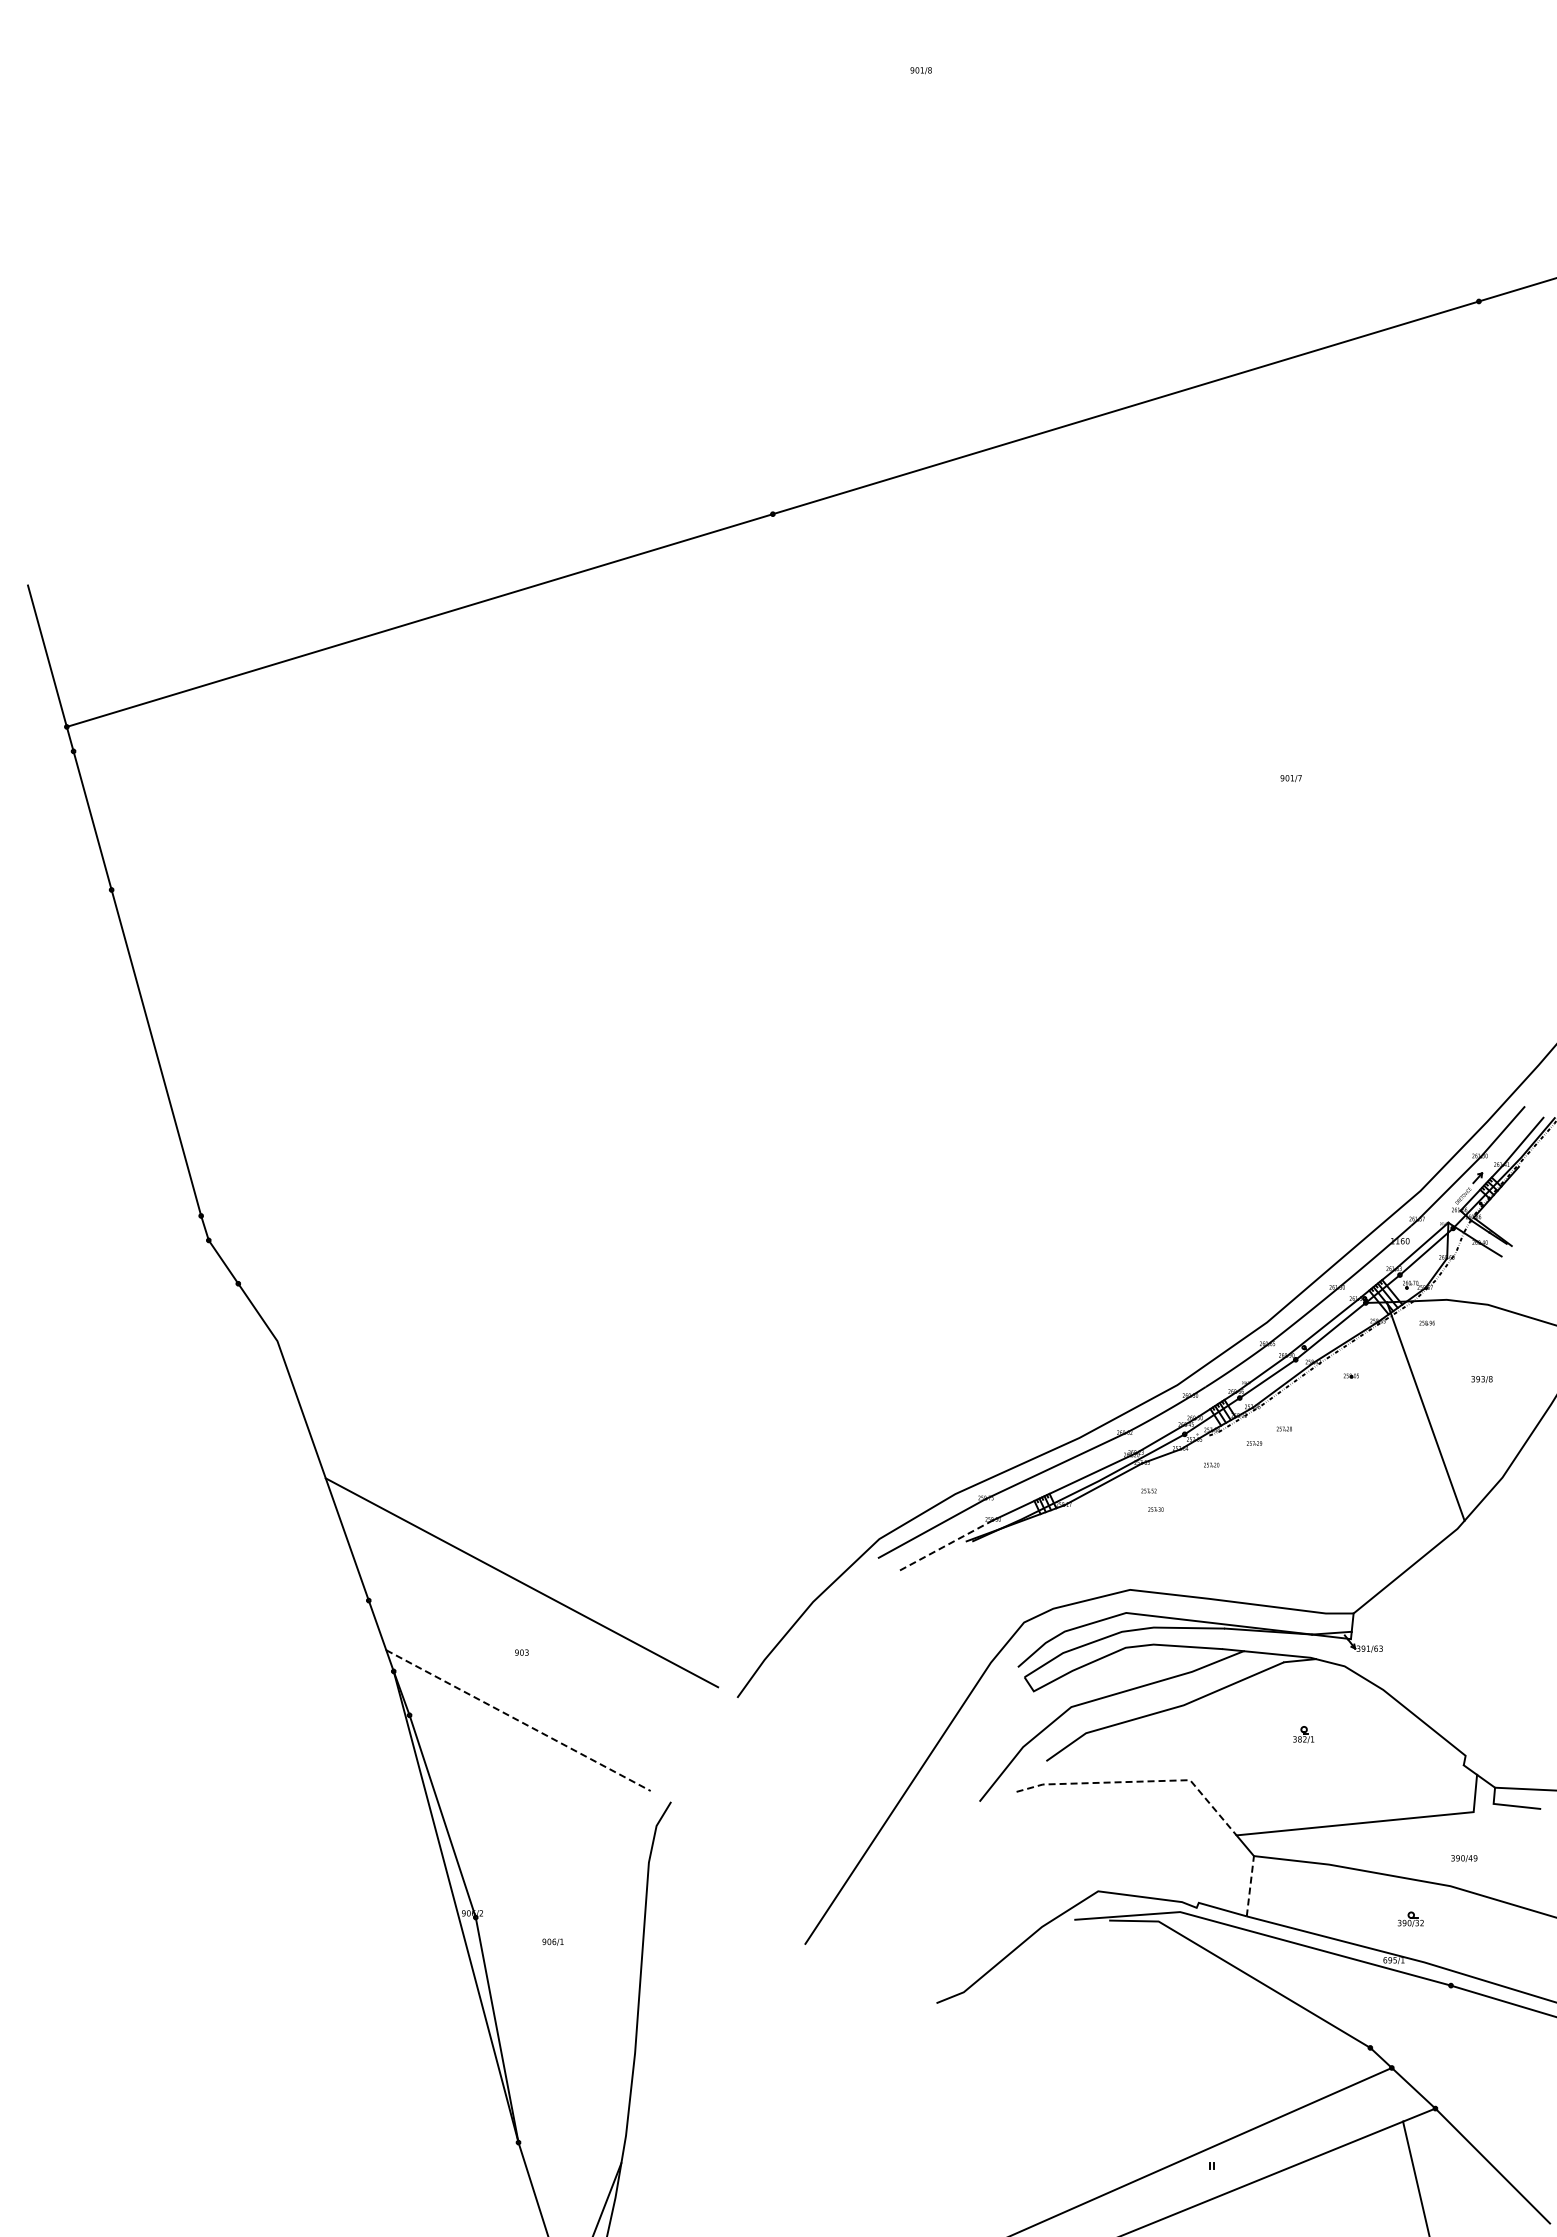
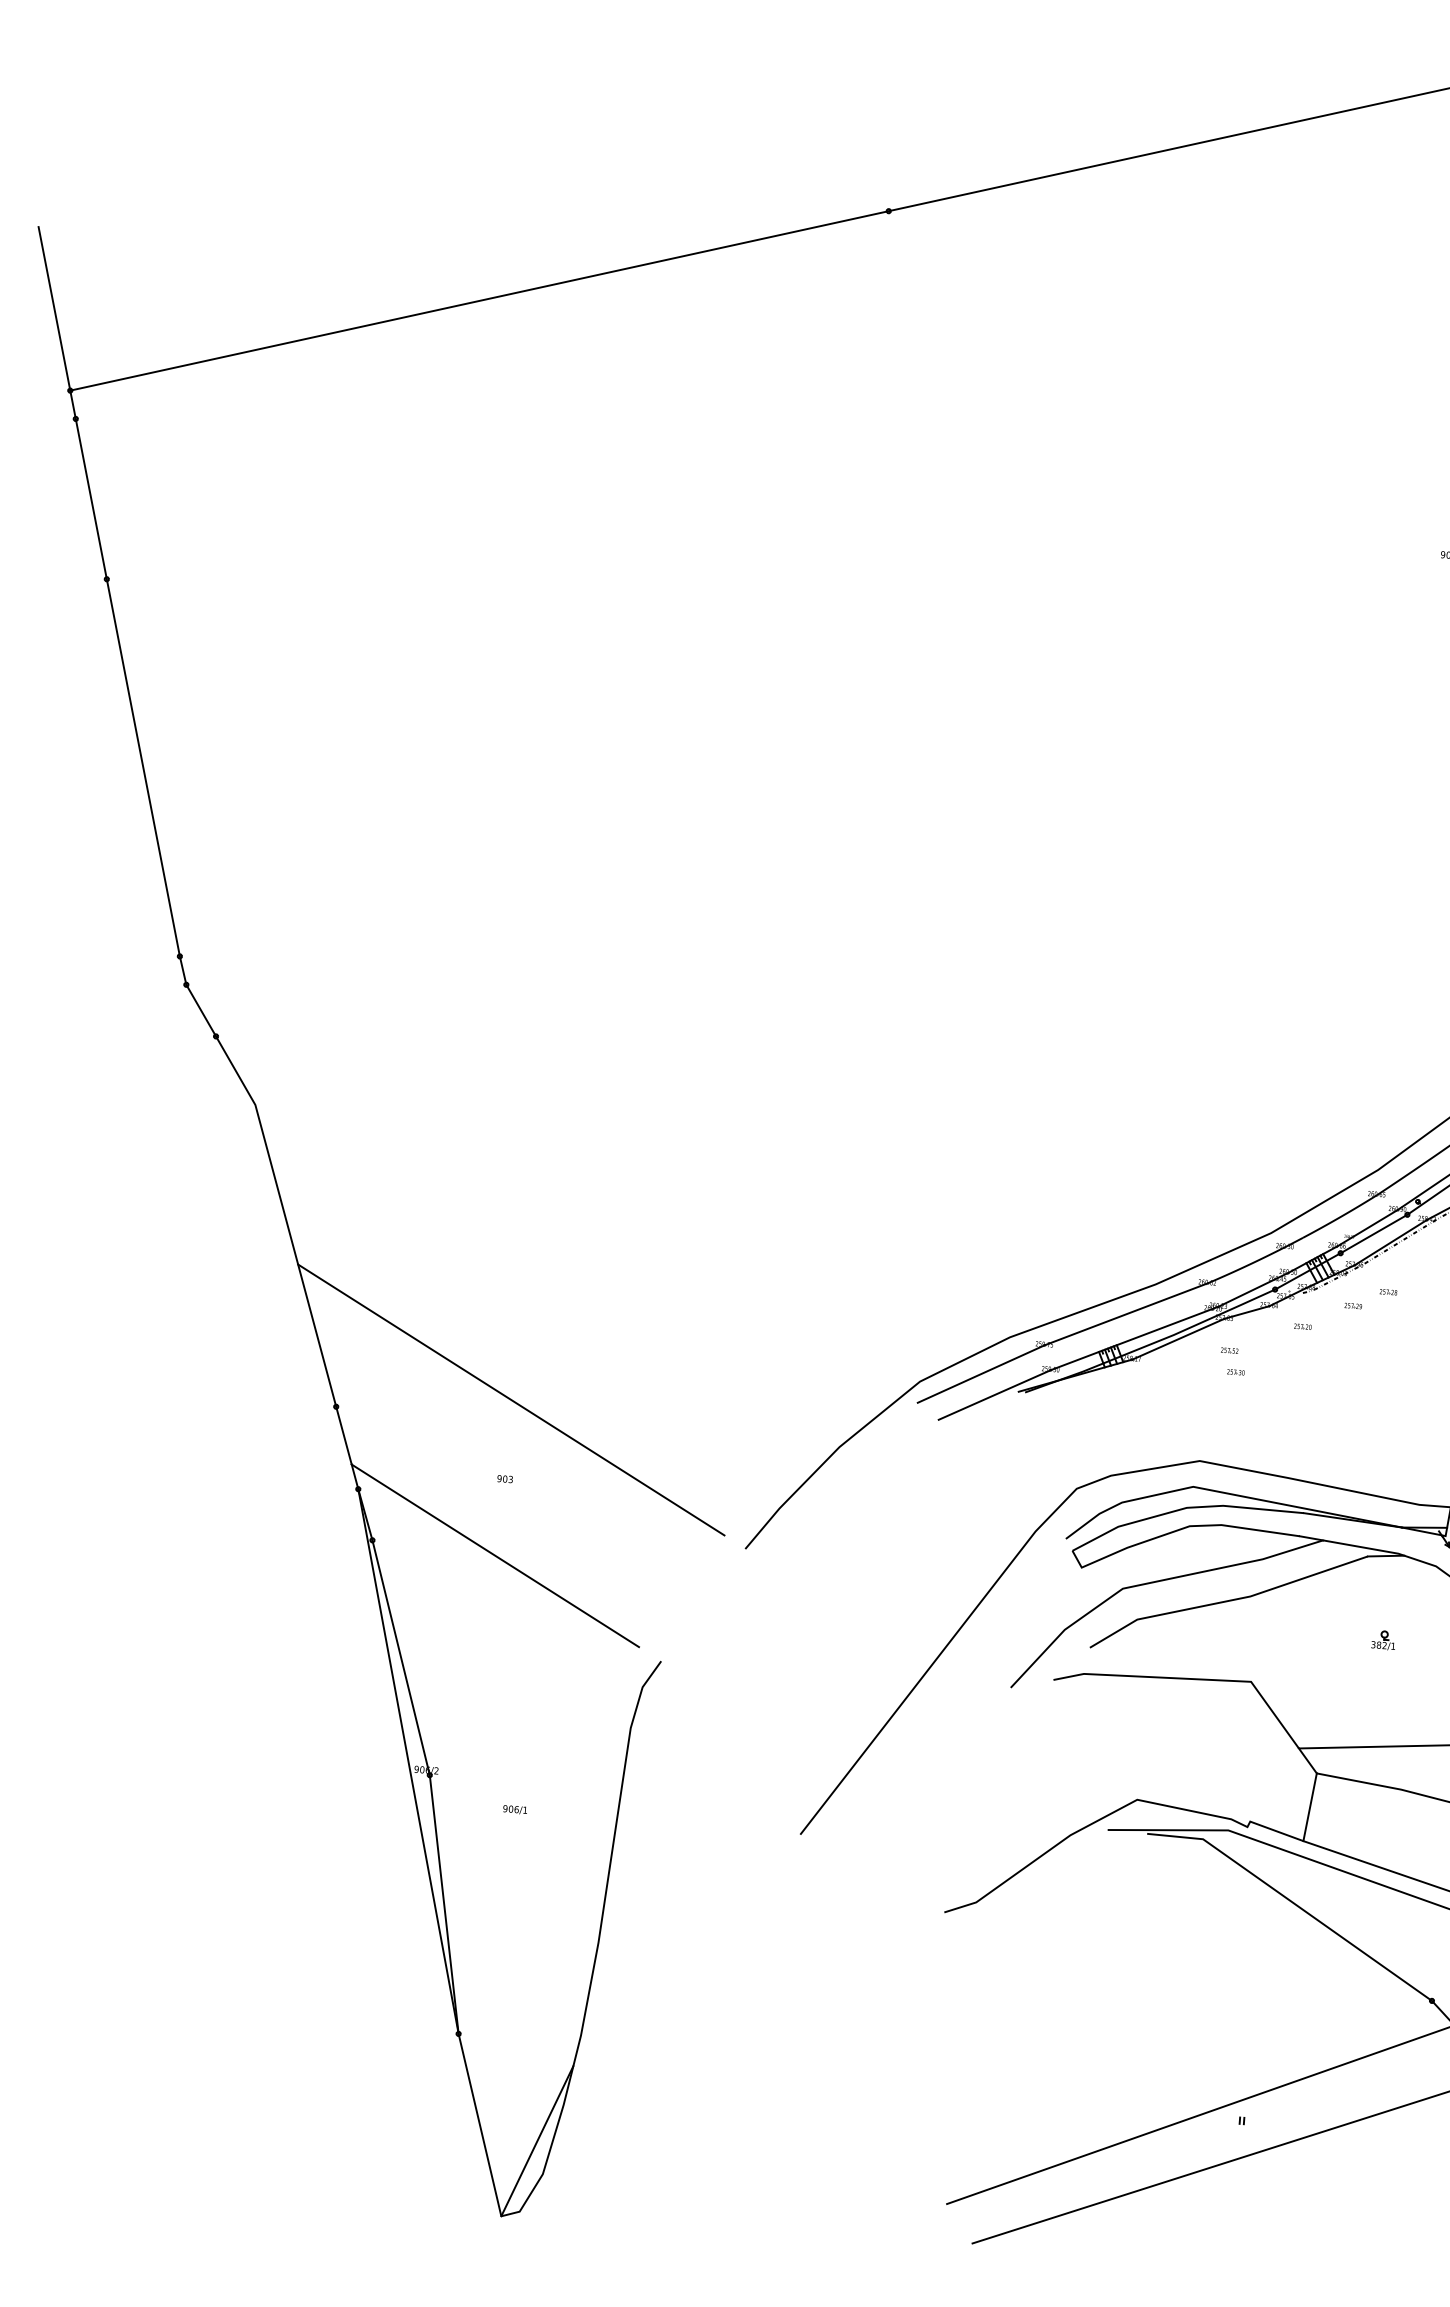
line: (945, 1545) -> (994, 1394), dashed -> solid
line: (518, 1720) -> (495, 1555), dashed -> solid
line: (1139, 1781) -> (1193, 1678), dashed -> solid
line: (1250, 1885) -> (1310, 1806), dashed -> solid

